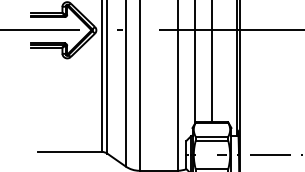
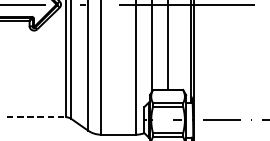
line: (69, 151) -> (36, 116), solid -> dashed

